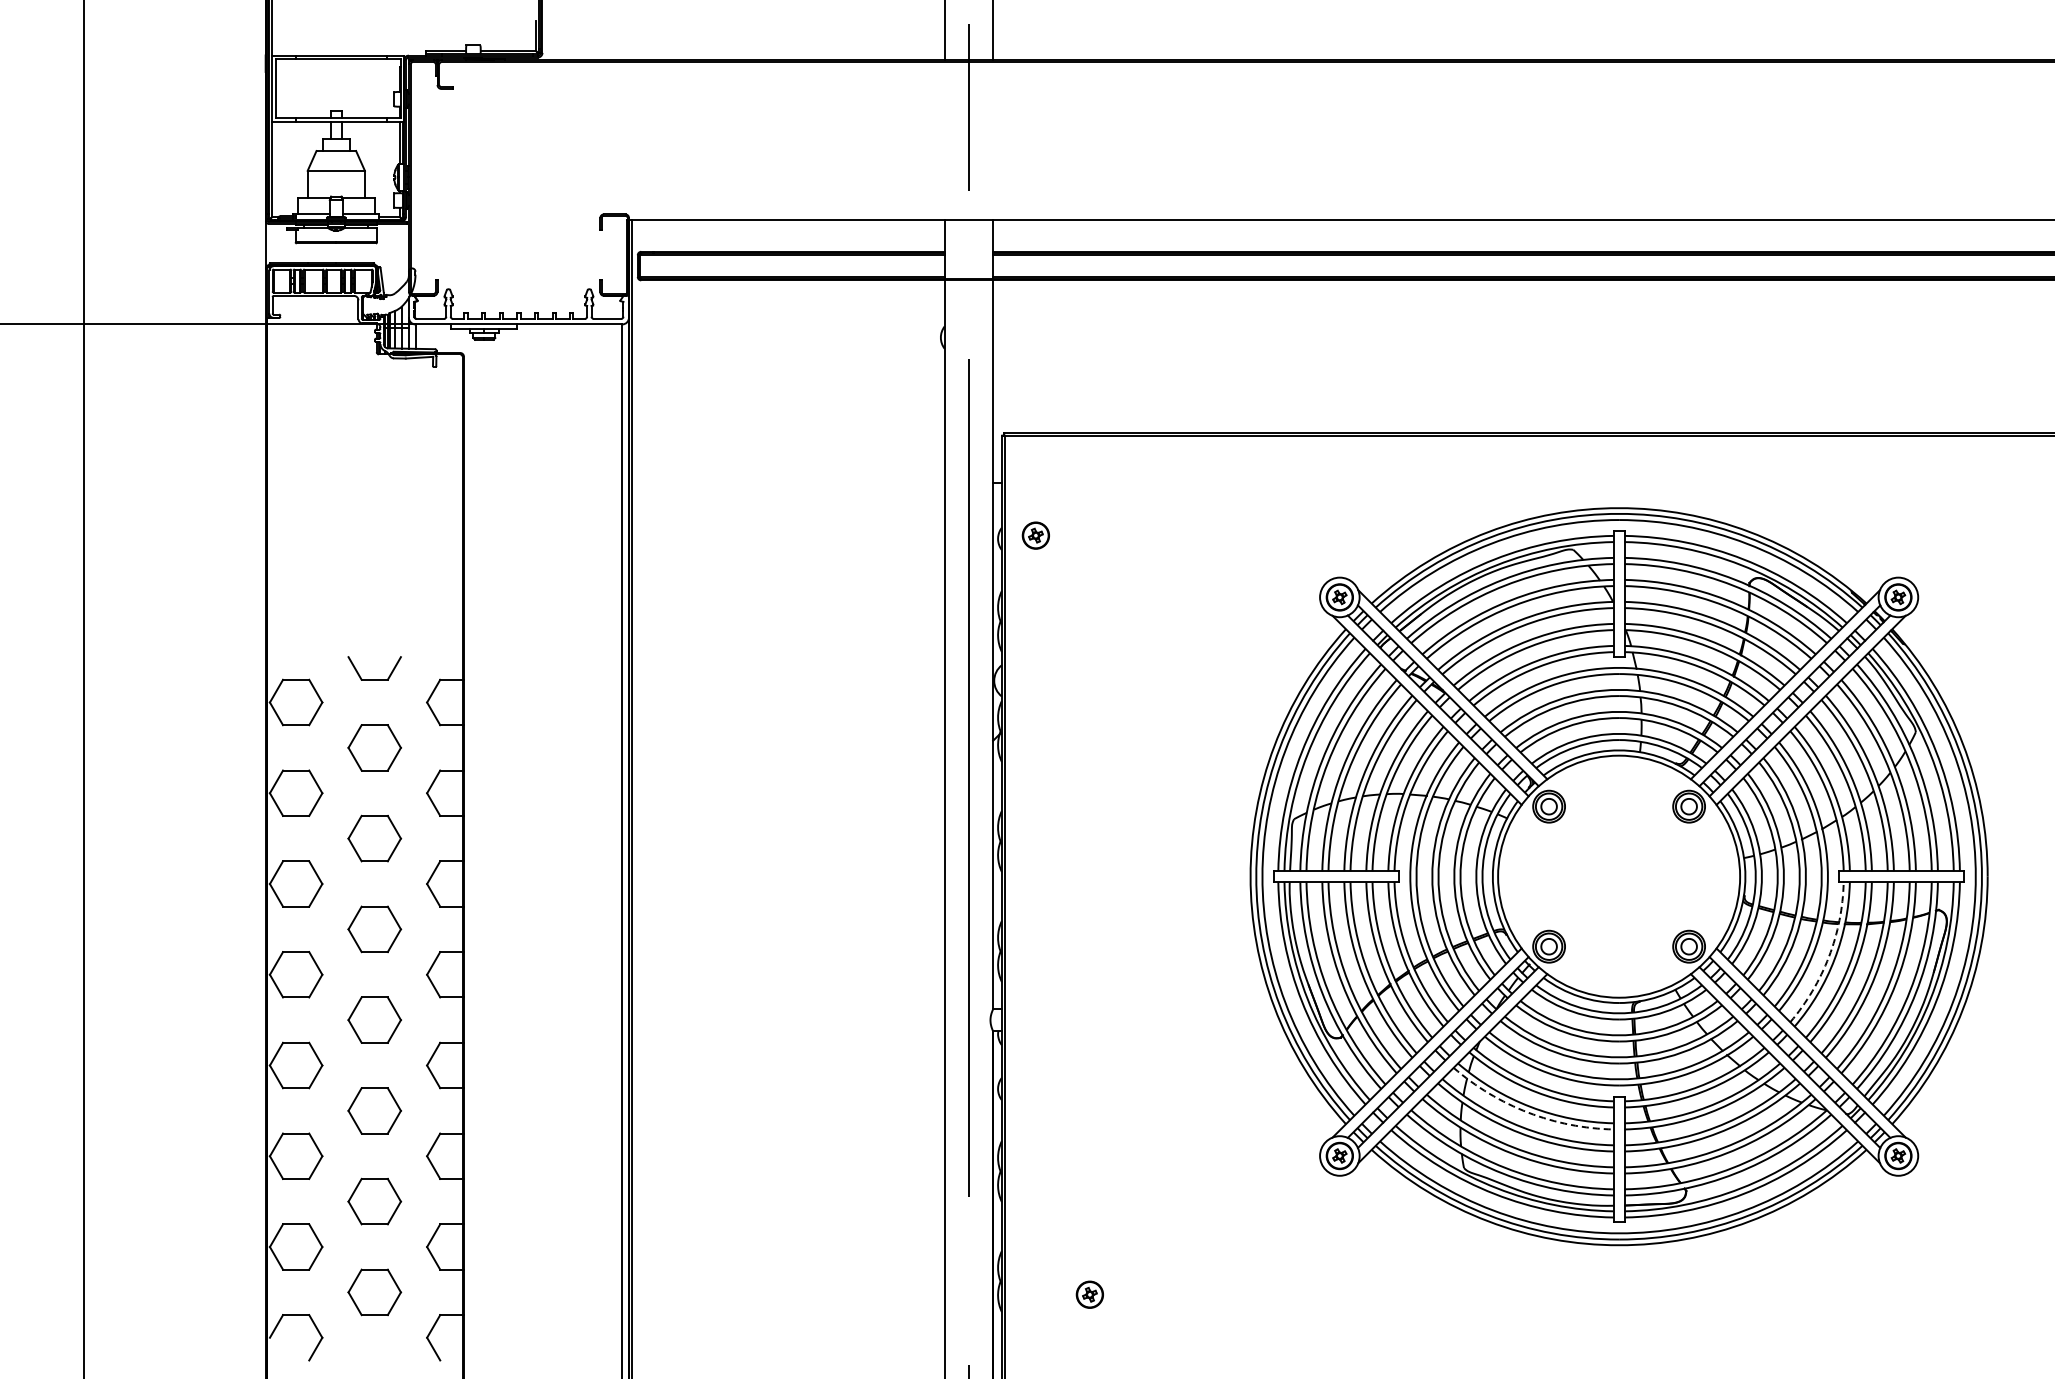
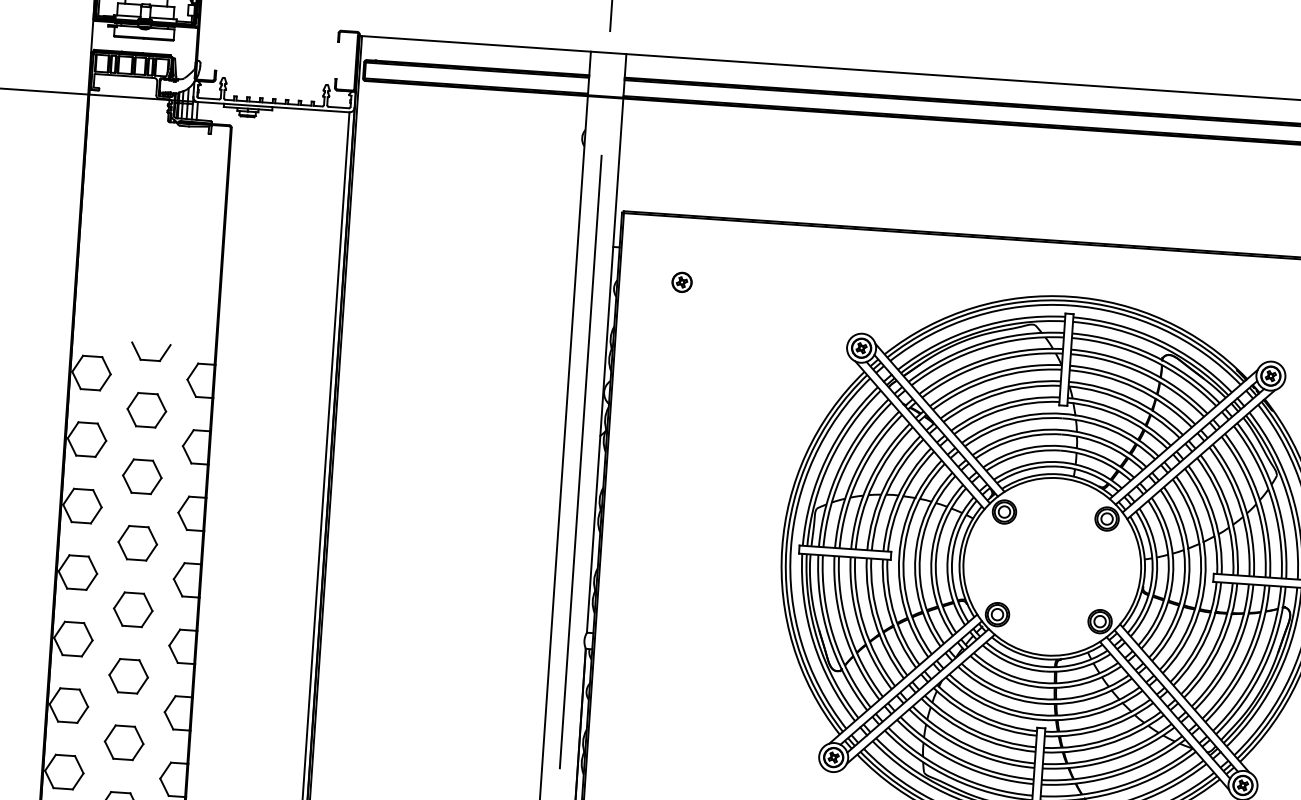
part: (1035, 535) -> (681, 282), moved
arc: (1829, 956) -> (1202, 635), dashed -> solid
arc: (1528, 1112) -> (974, 735), dashed -> solid

